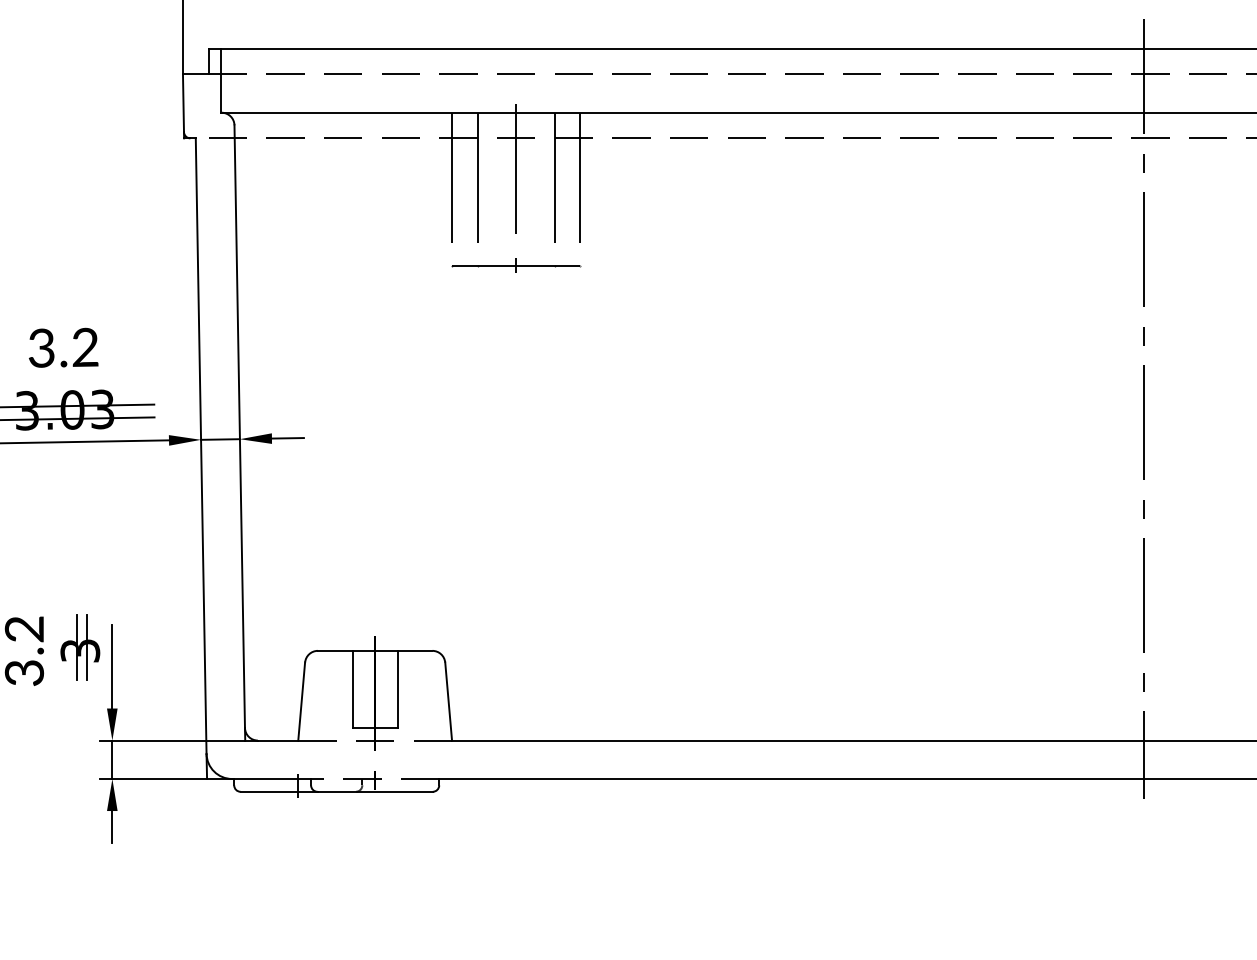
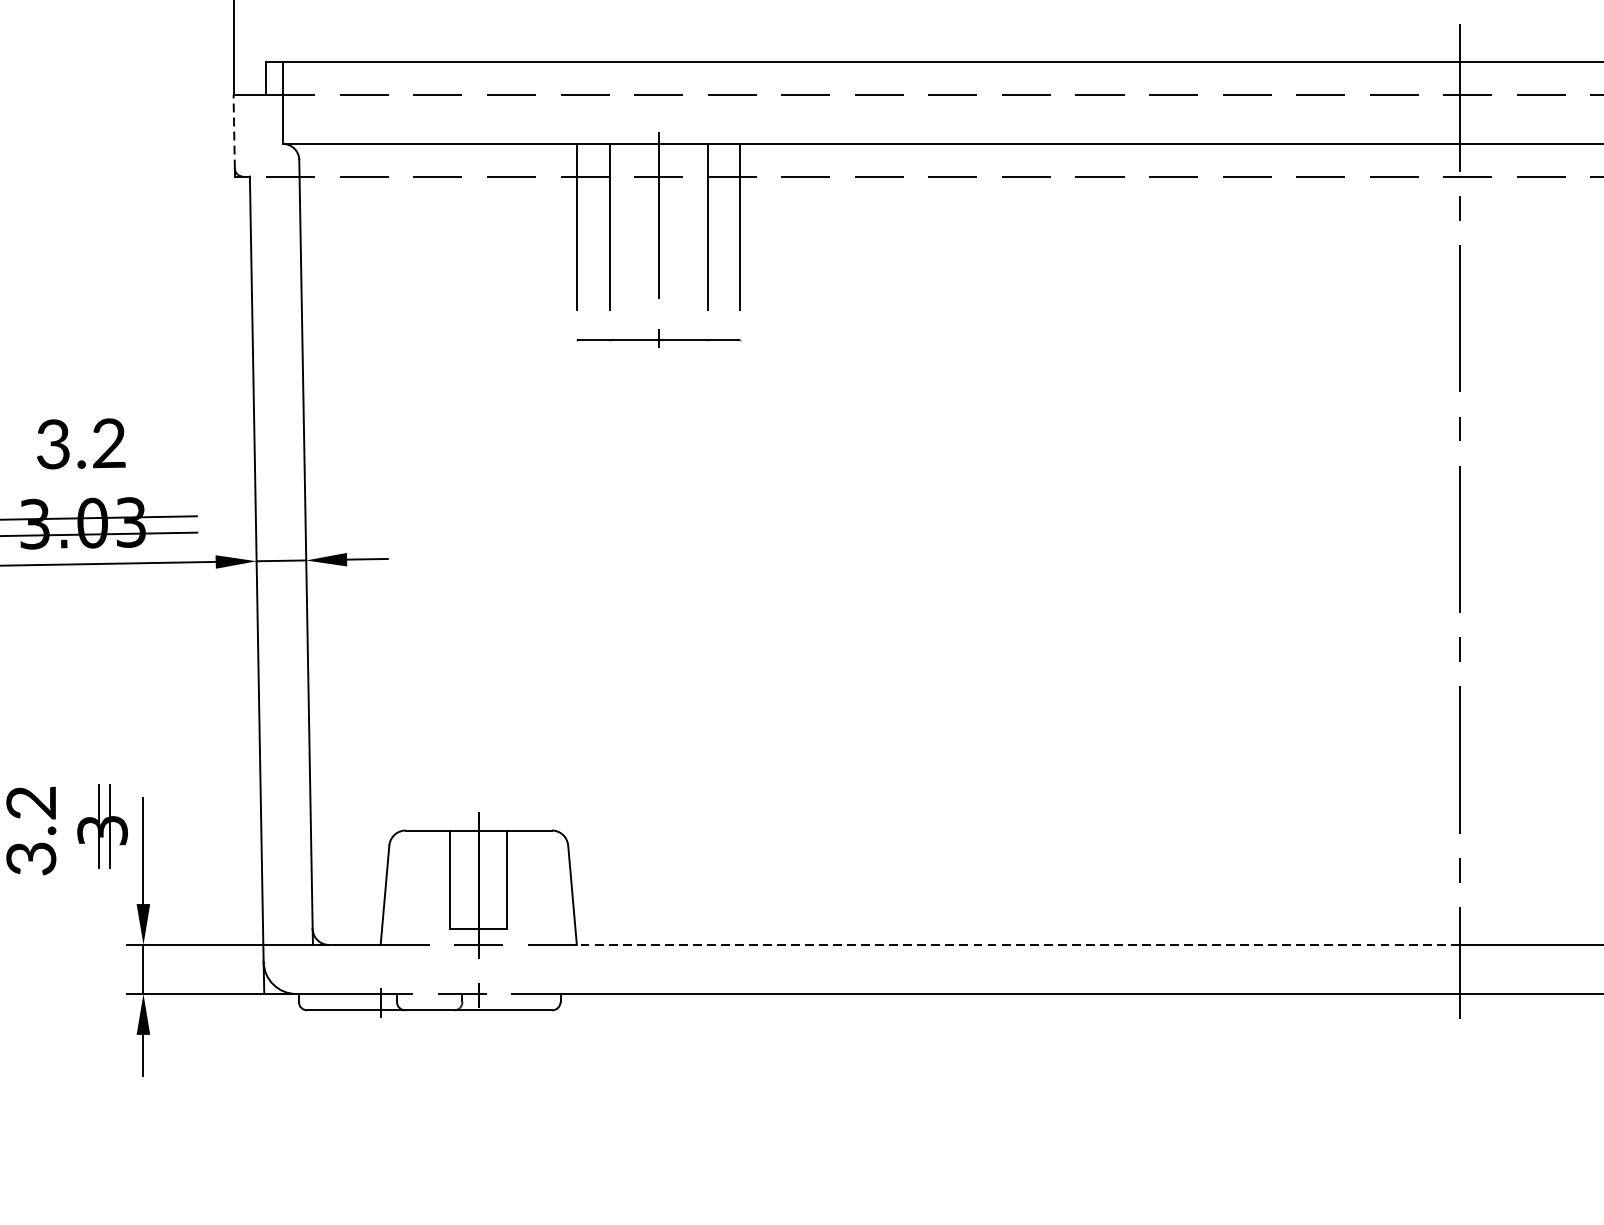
line: (183, 103) -> (234, 132), solid -> dashed
line: (797, 740) -> (1017, 944), solid -> dashed

